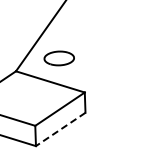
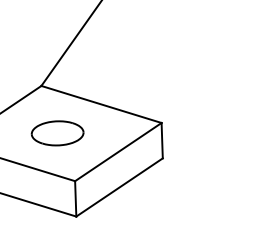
part: (58, 58) -> (56, 133), moved
line: (60, 129) -> (119, 187), dashed -> solid

